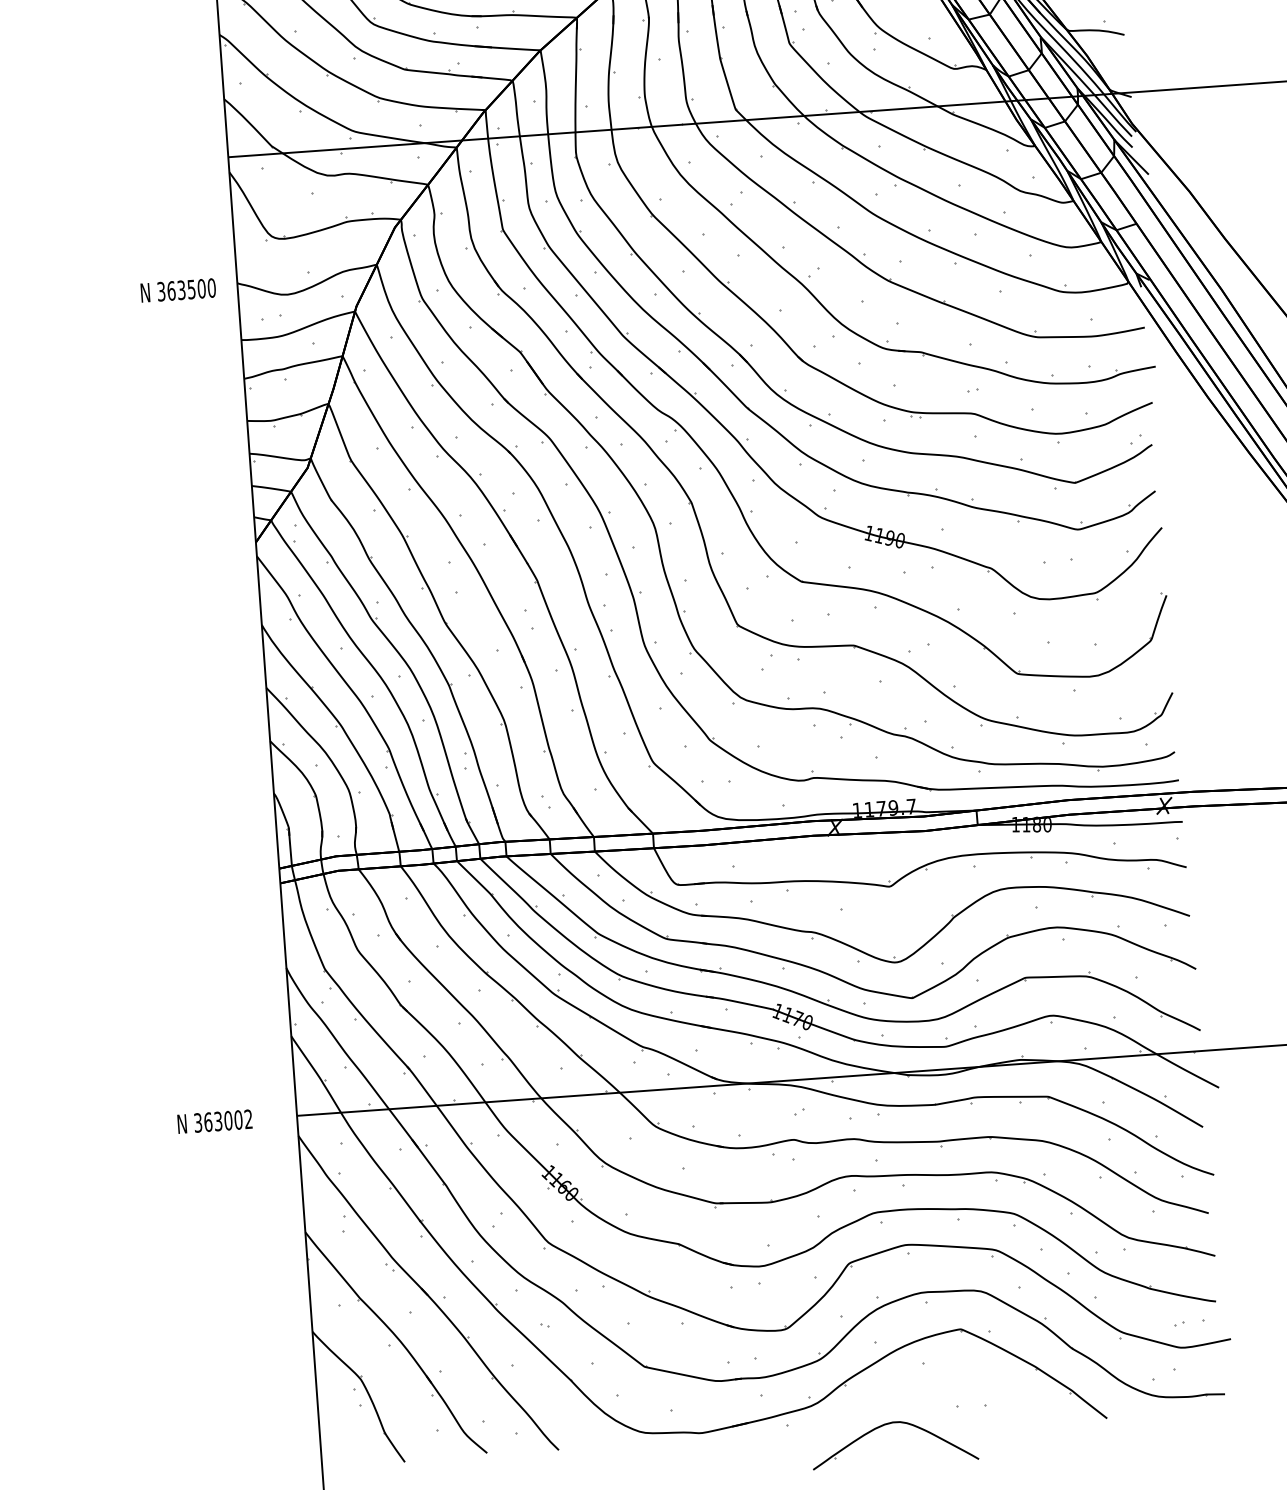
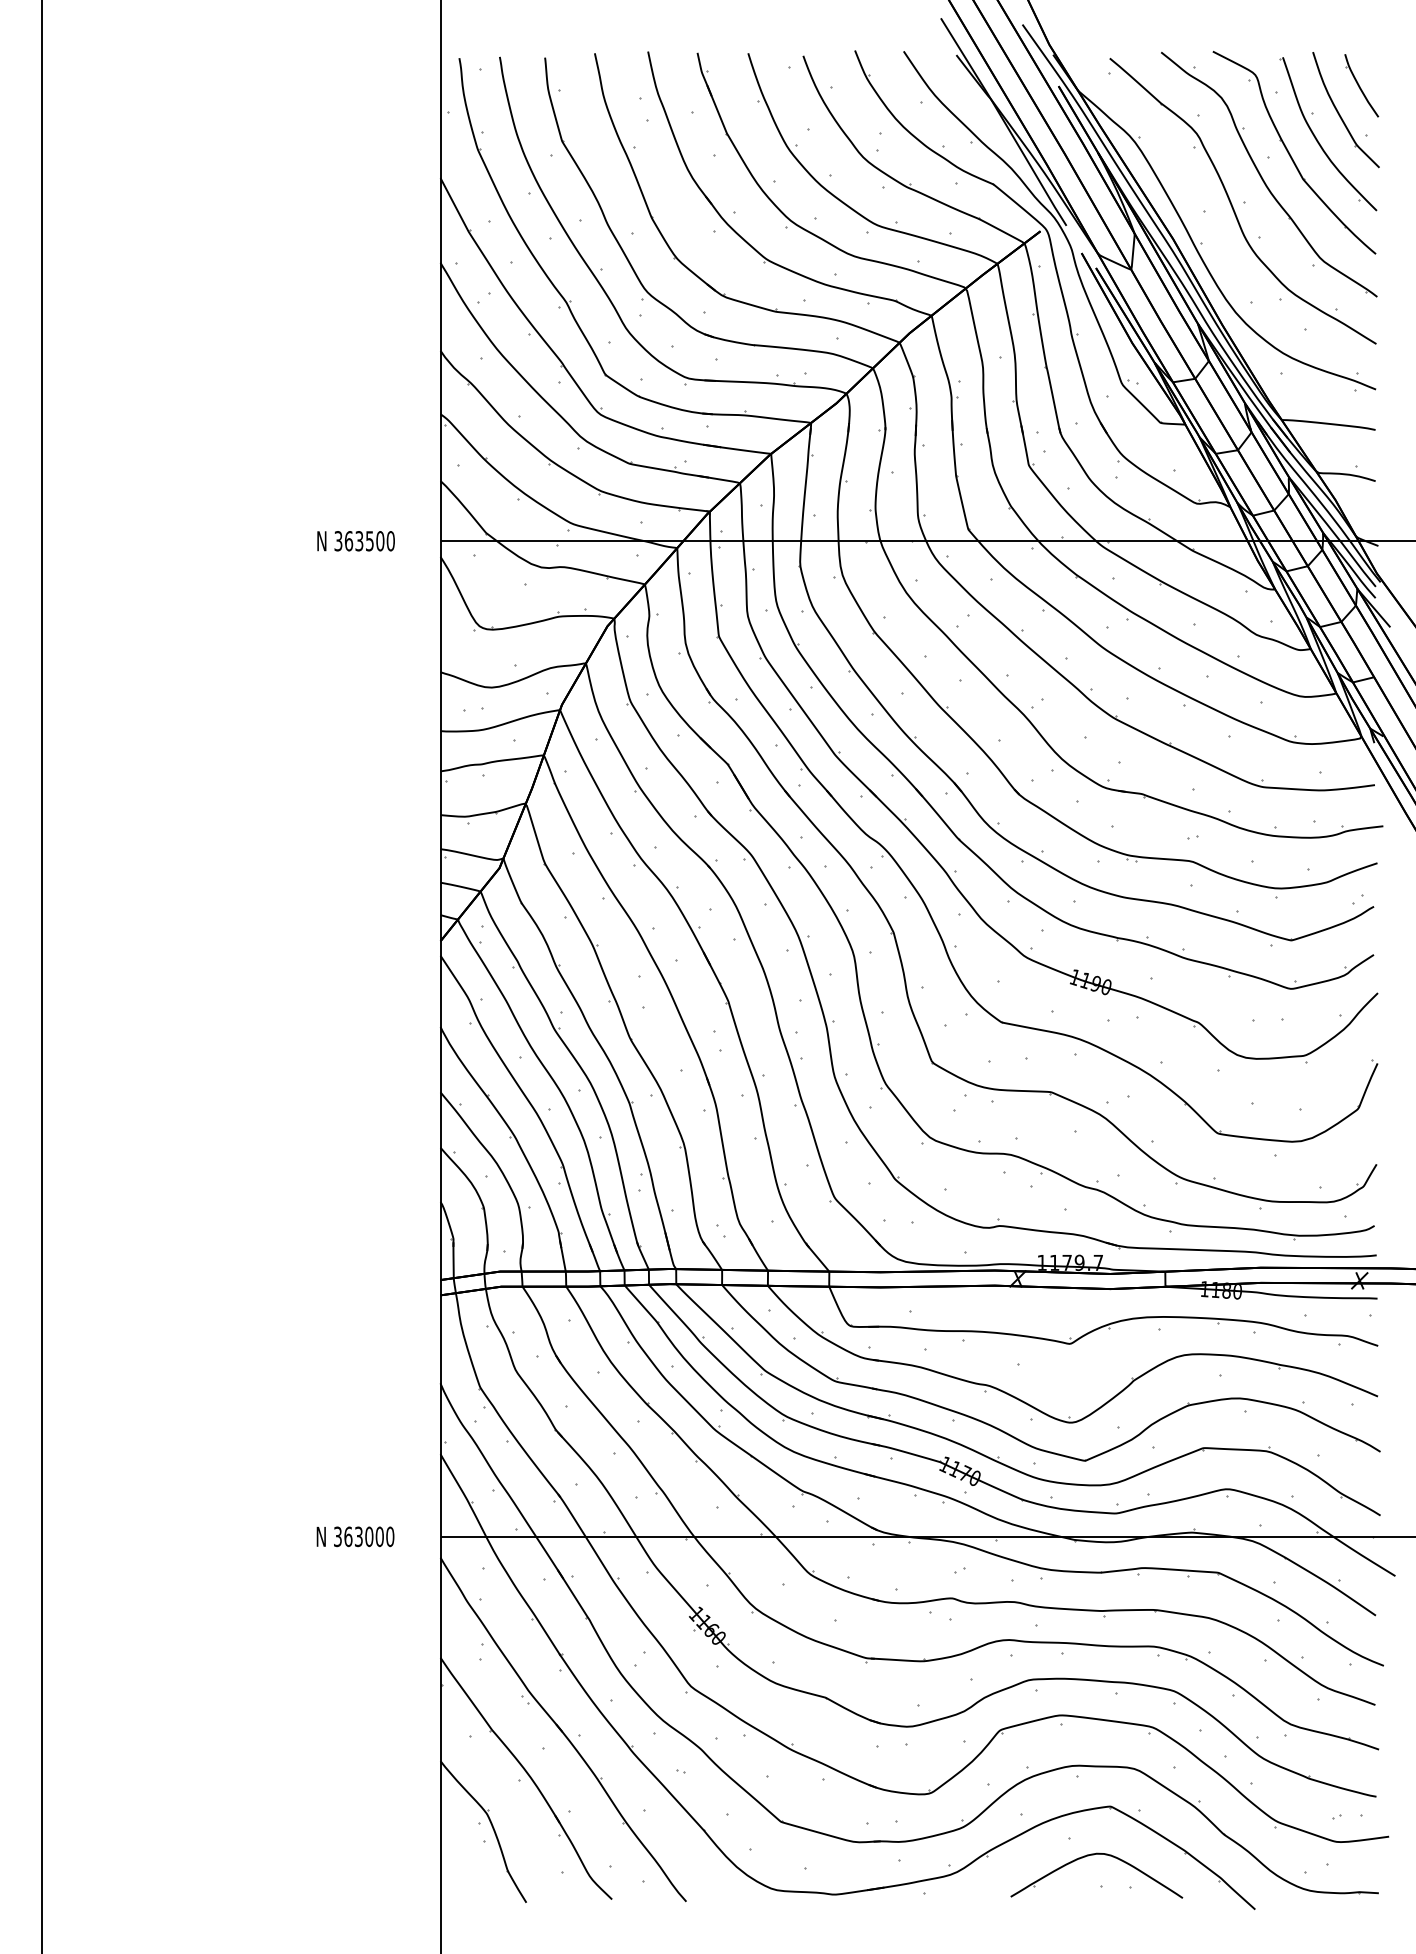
text: (177, 290) -> (355, 541), moved
text: (248, 1118) -> (390, 1536), 363002 -> 363000
part: (891, 1424) -> (1094, 1855), moved

